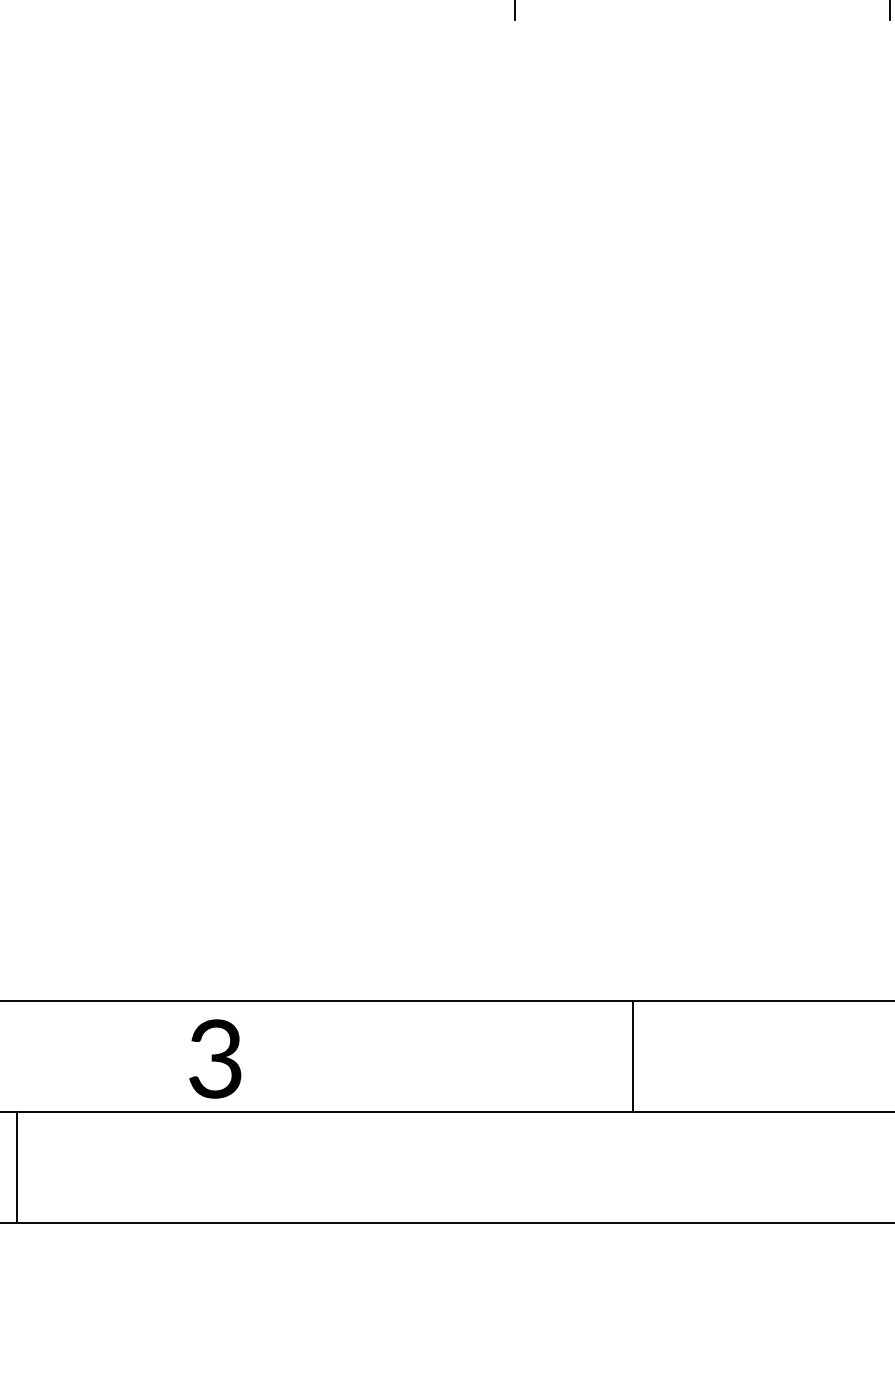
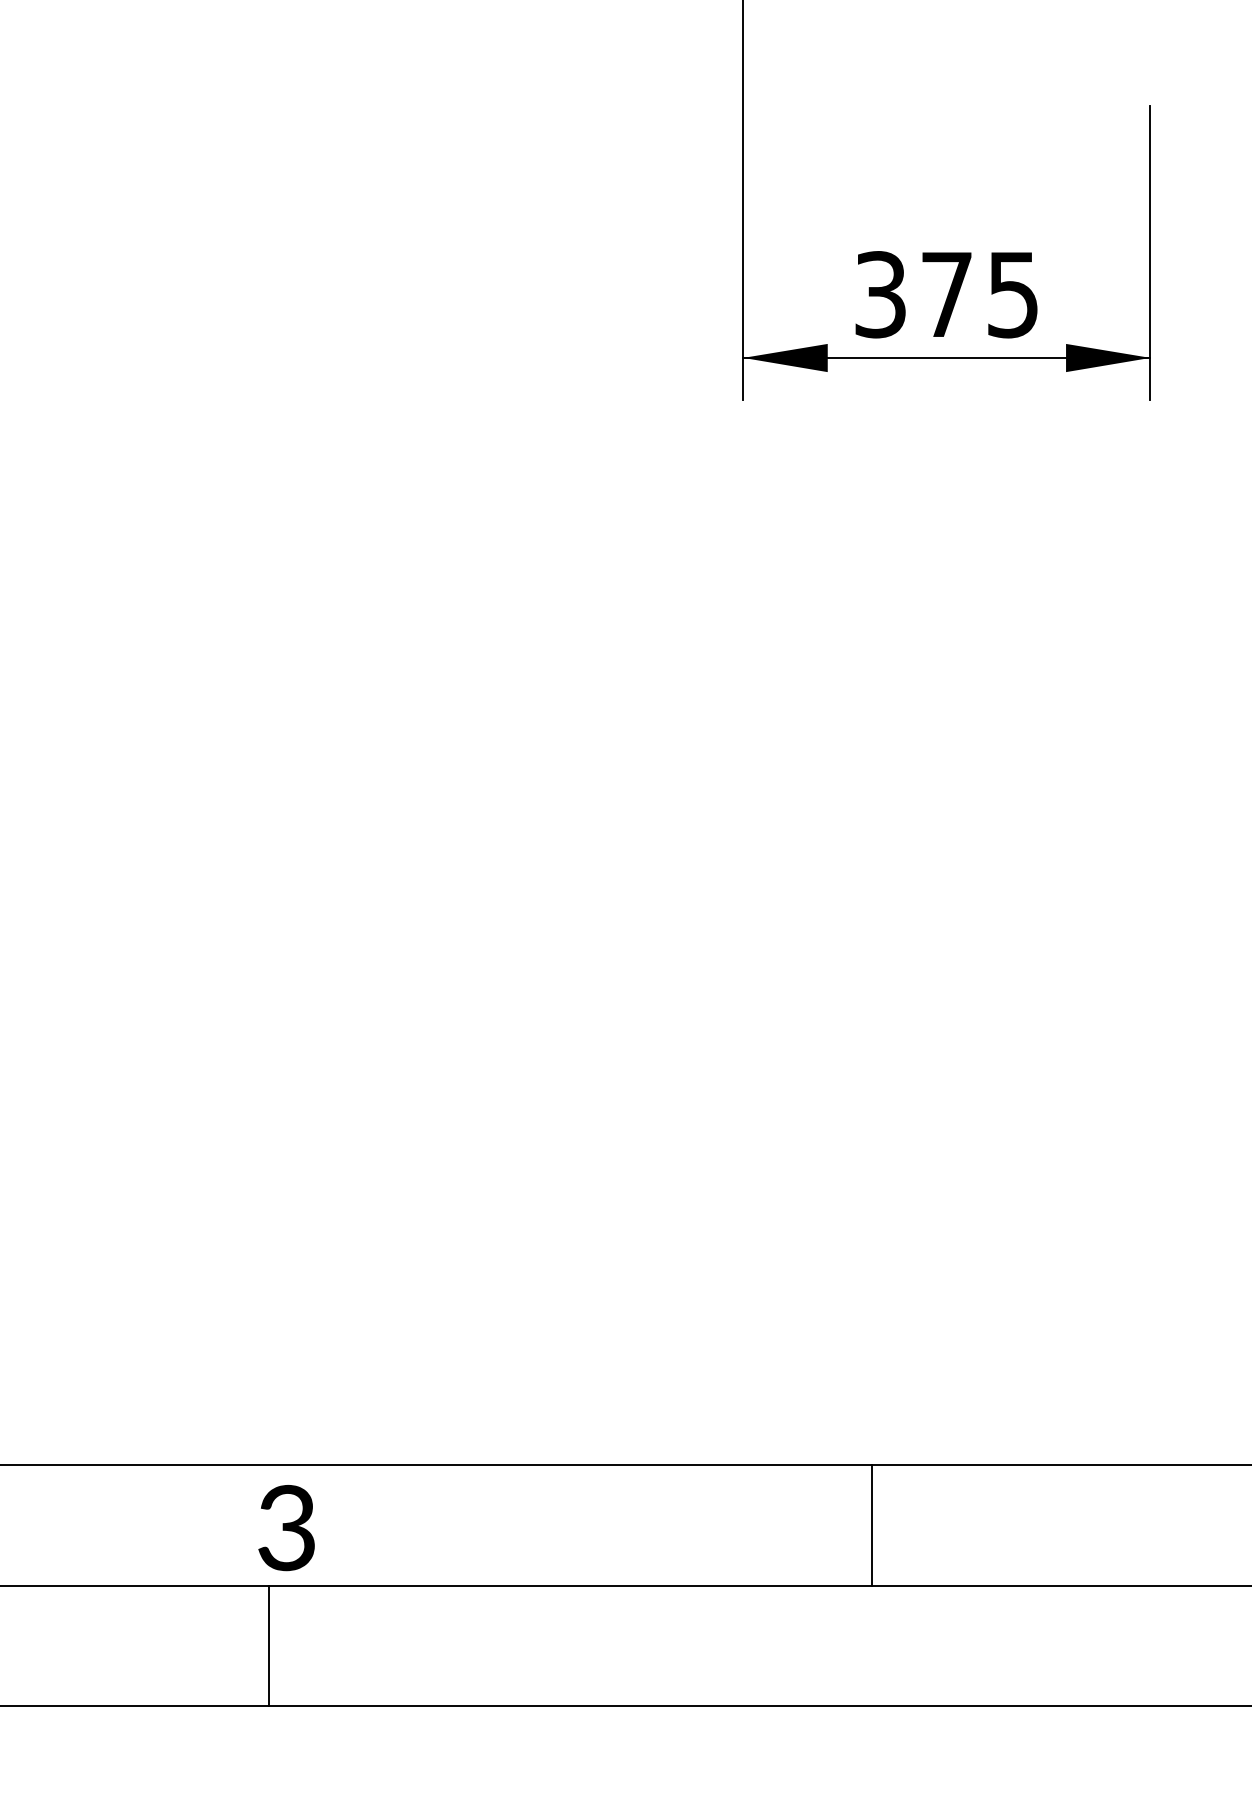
text: (215, 1059) -> (286, 1528), moved
line: (17, 1167) -> (268, 1645), moved

